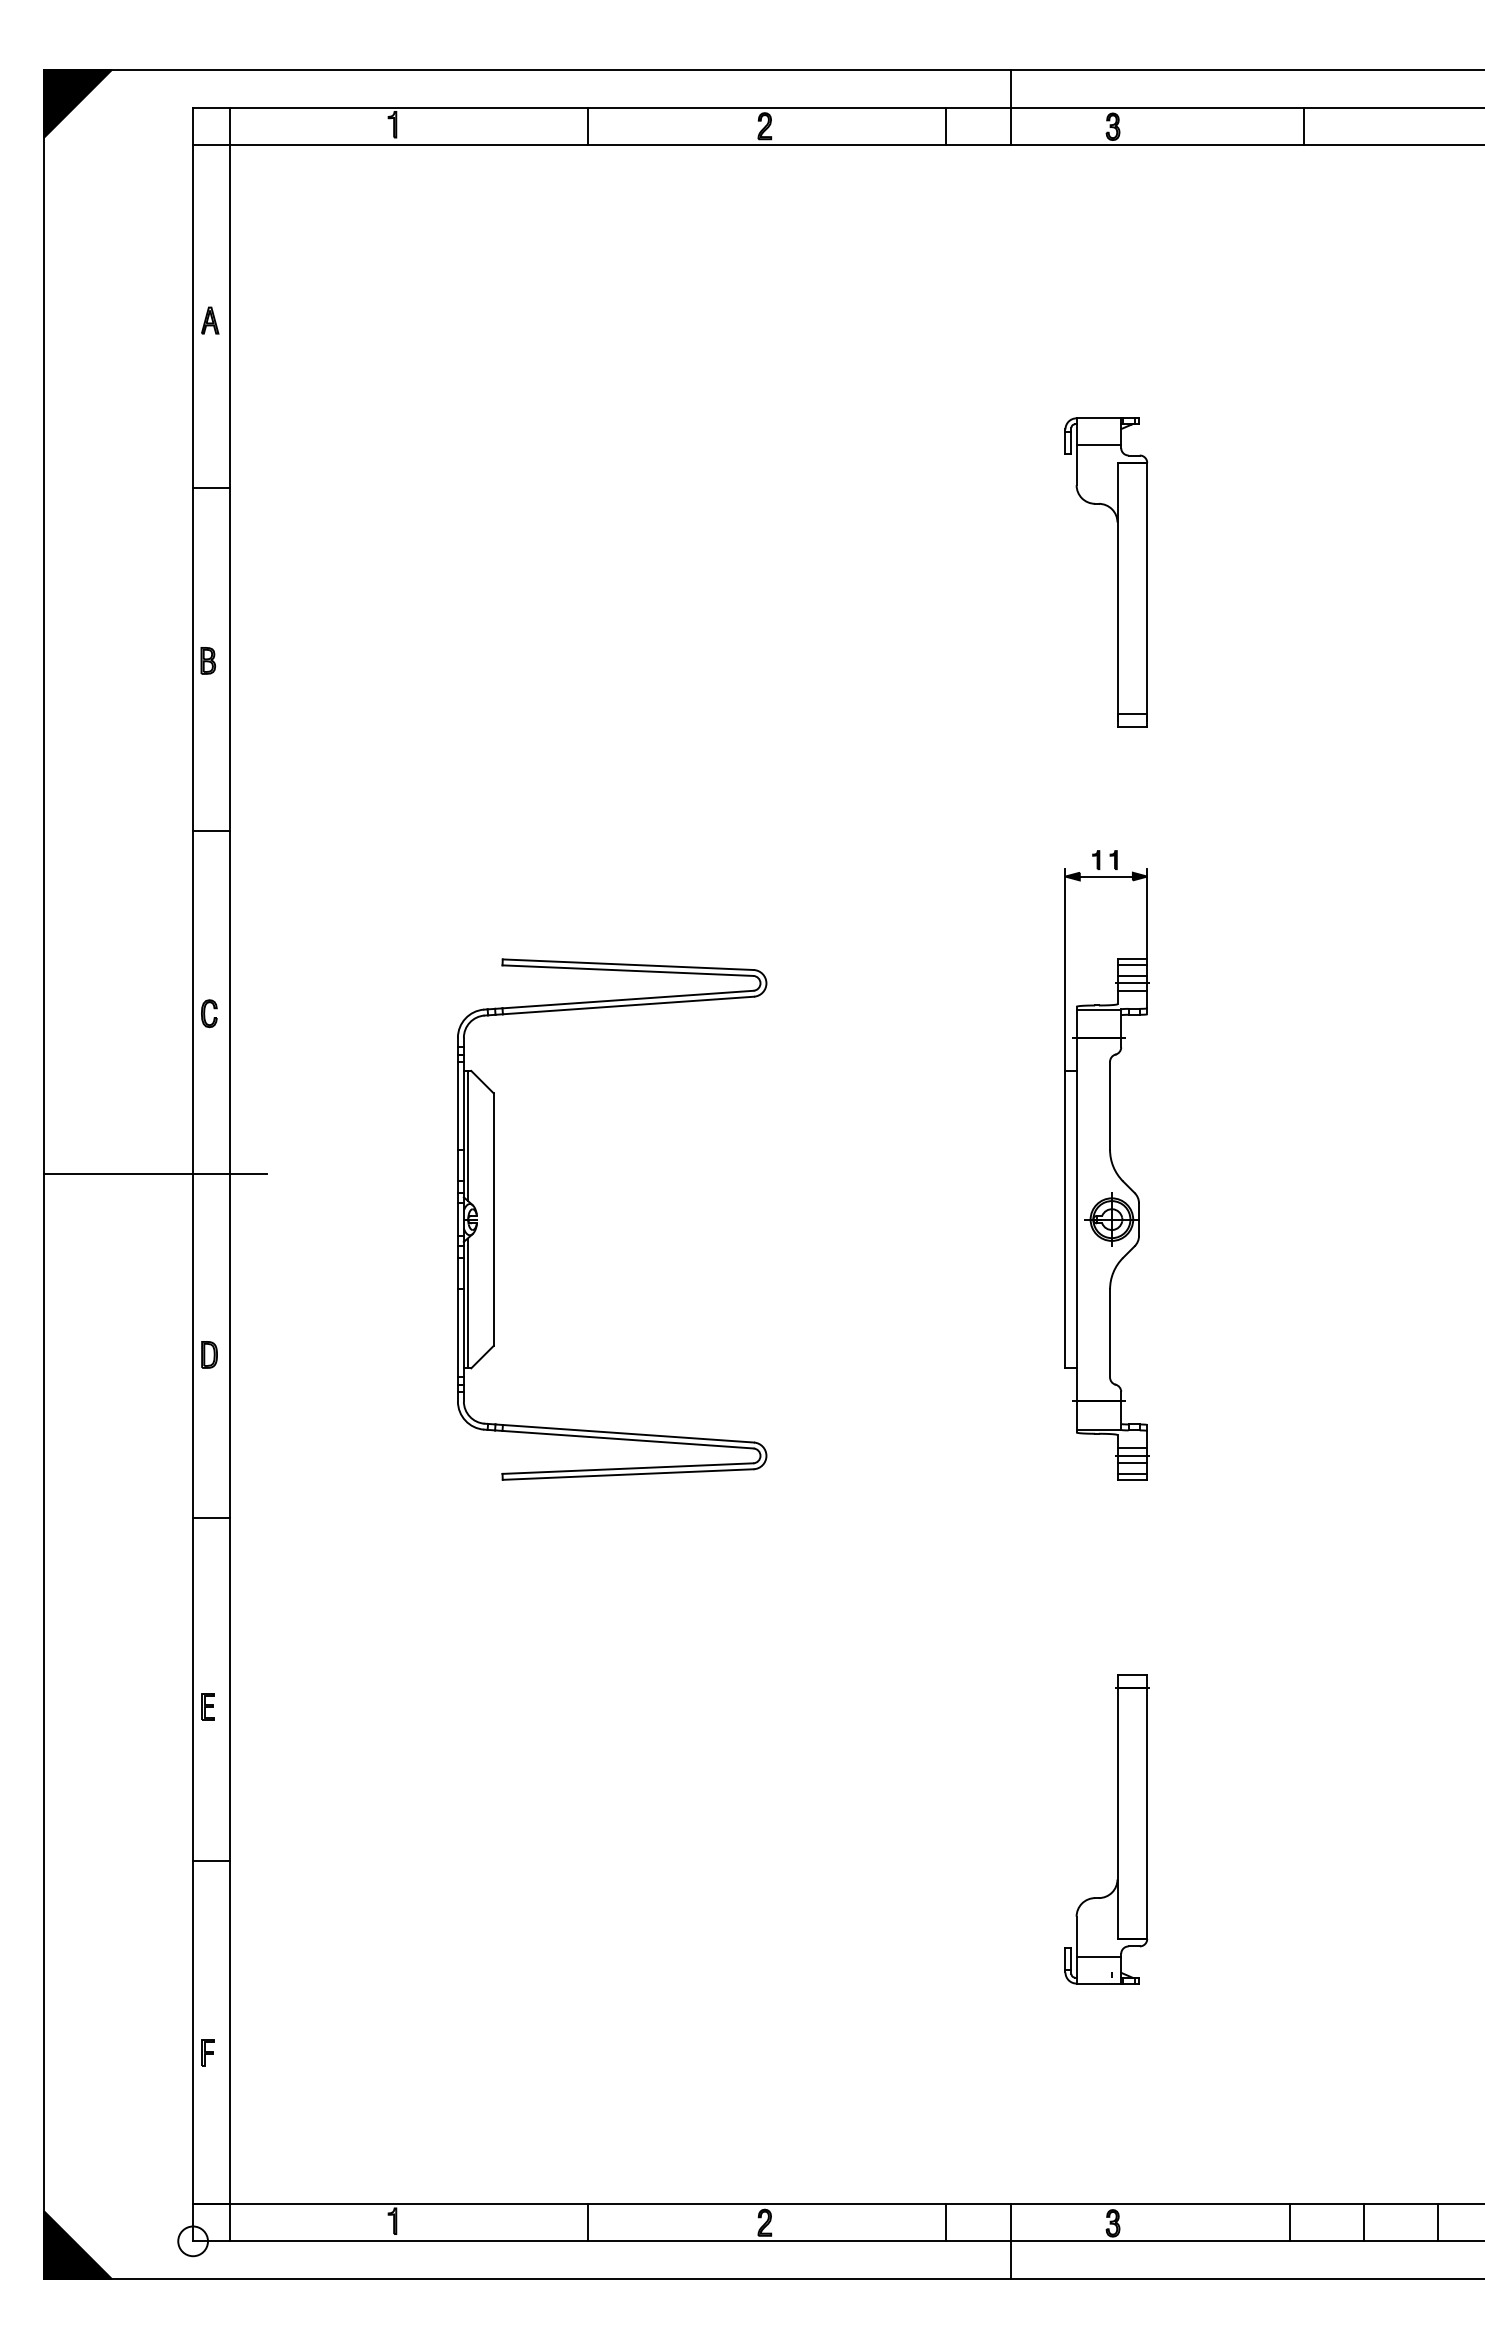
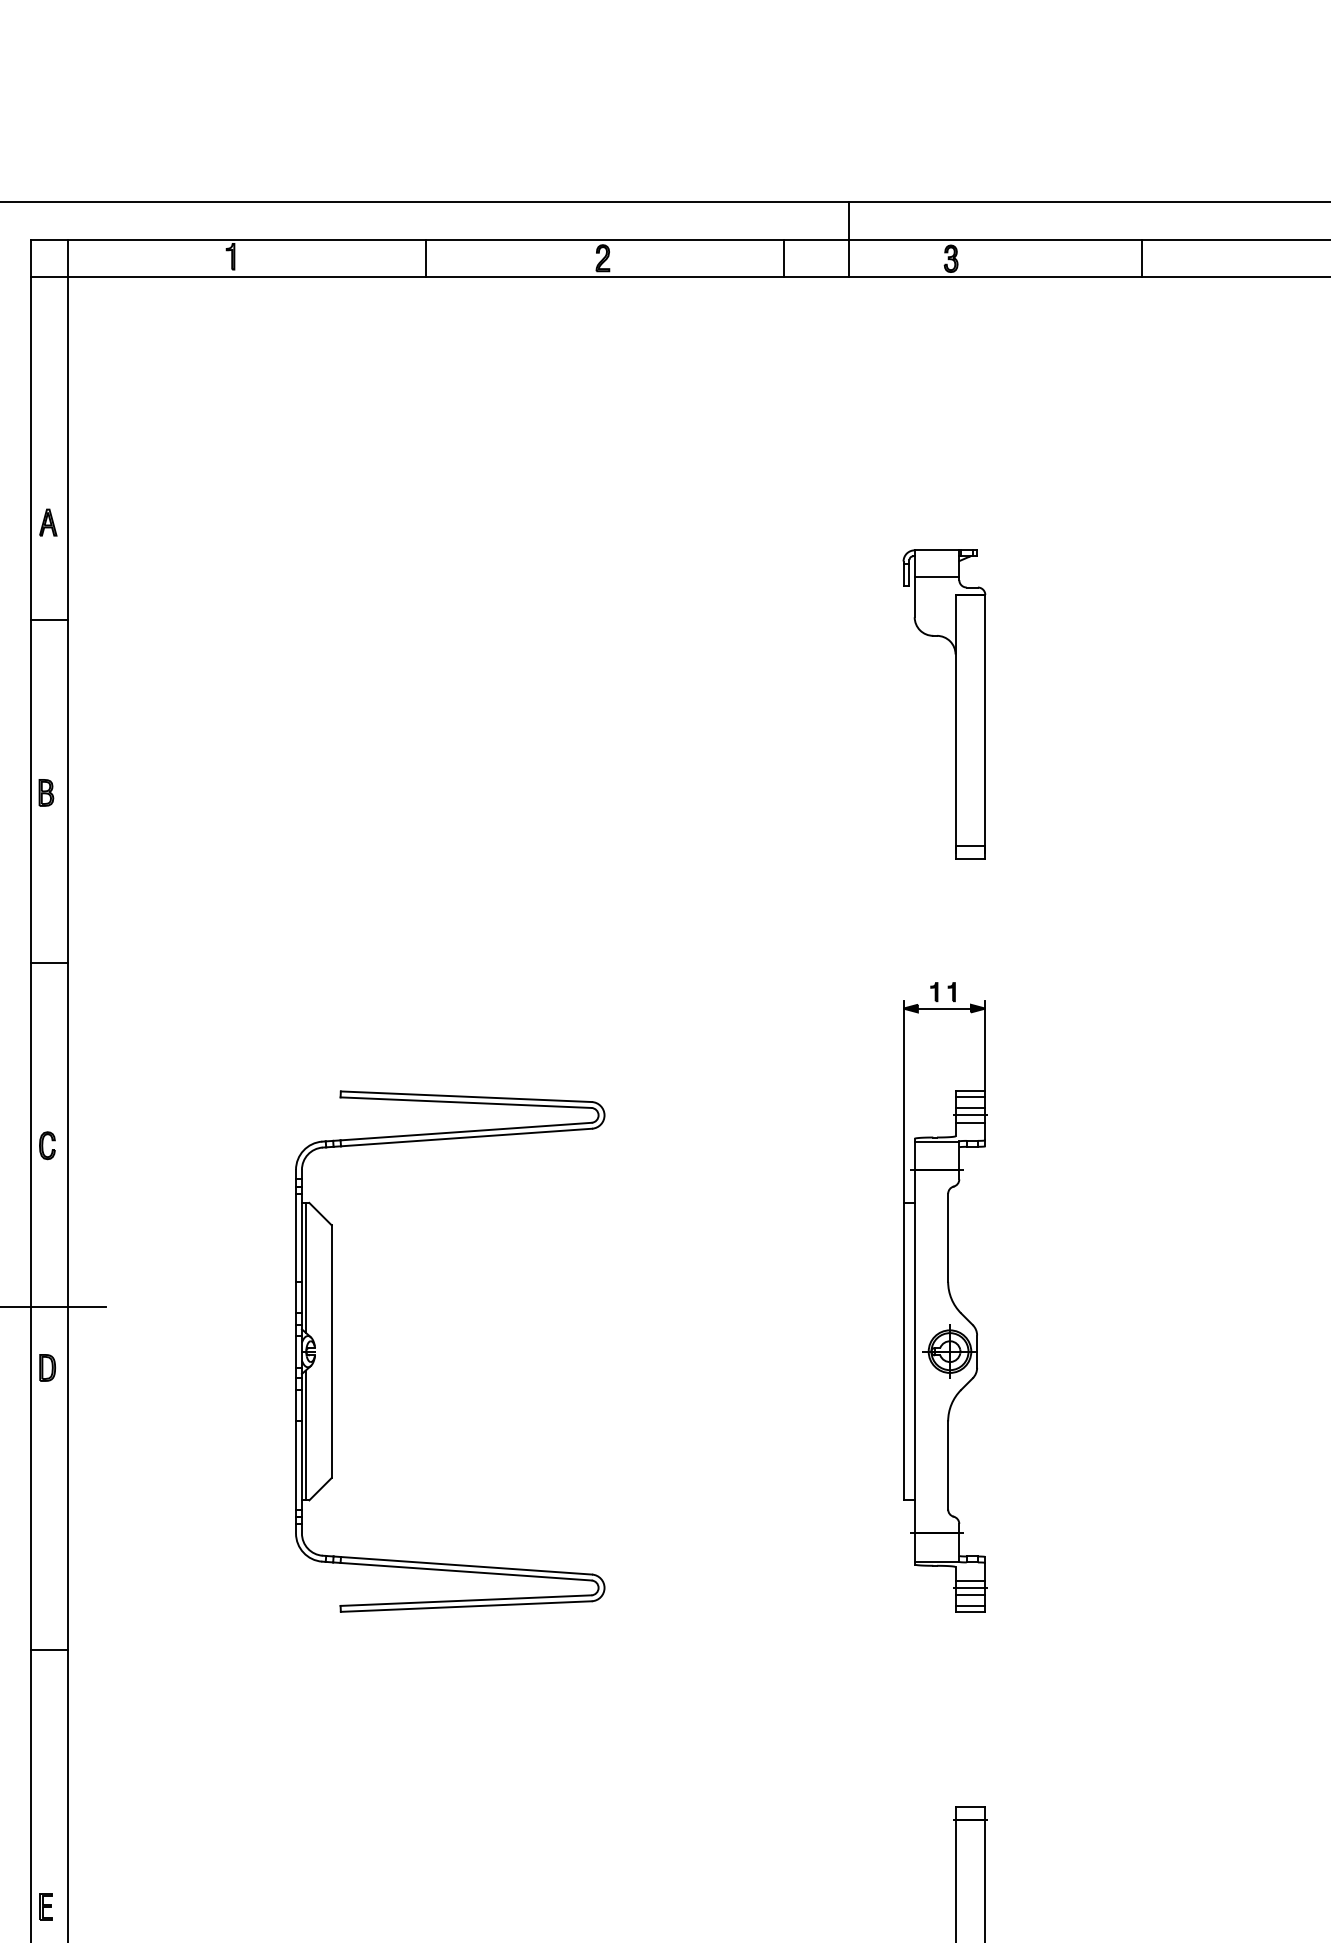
part: (210, 320) -> (48, 522), moved
part: (209, 1354) -> (47, 1367), moved
part: (207, 1706) -> (45, 1906), moved

